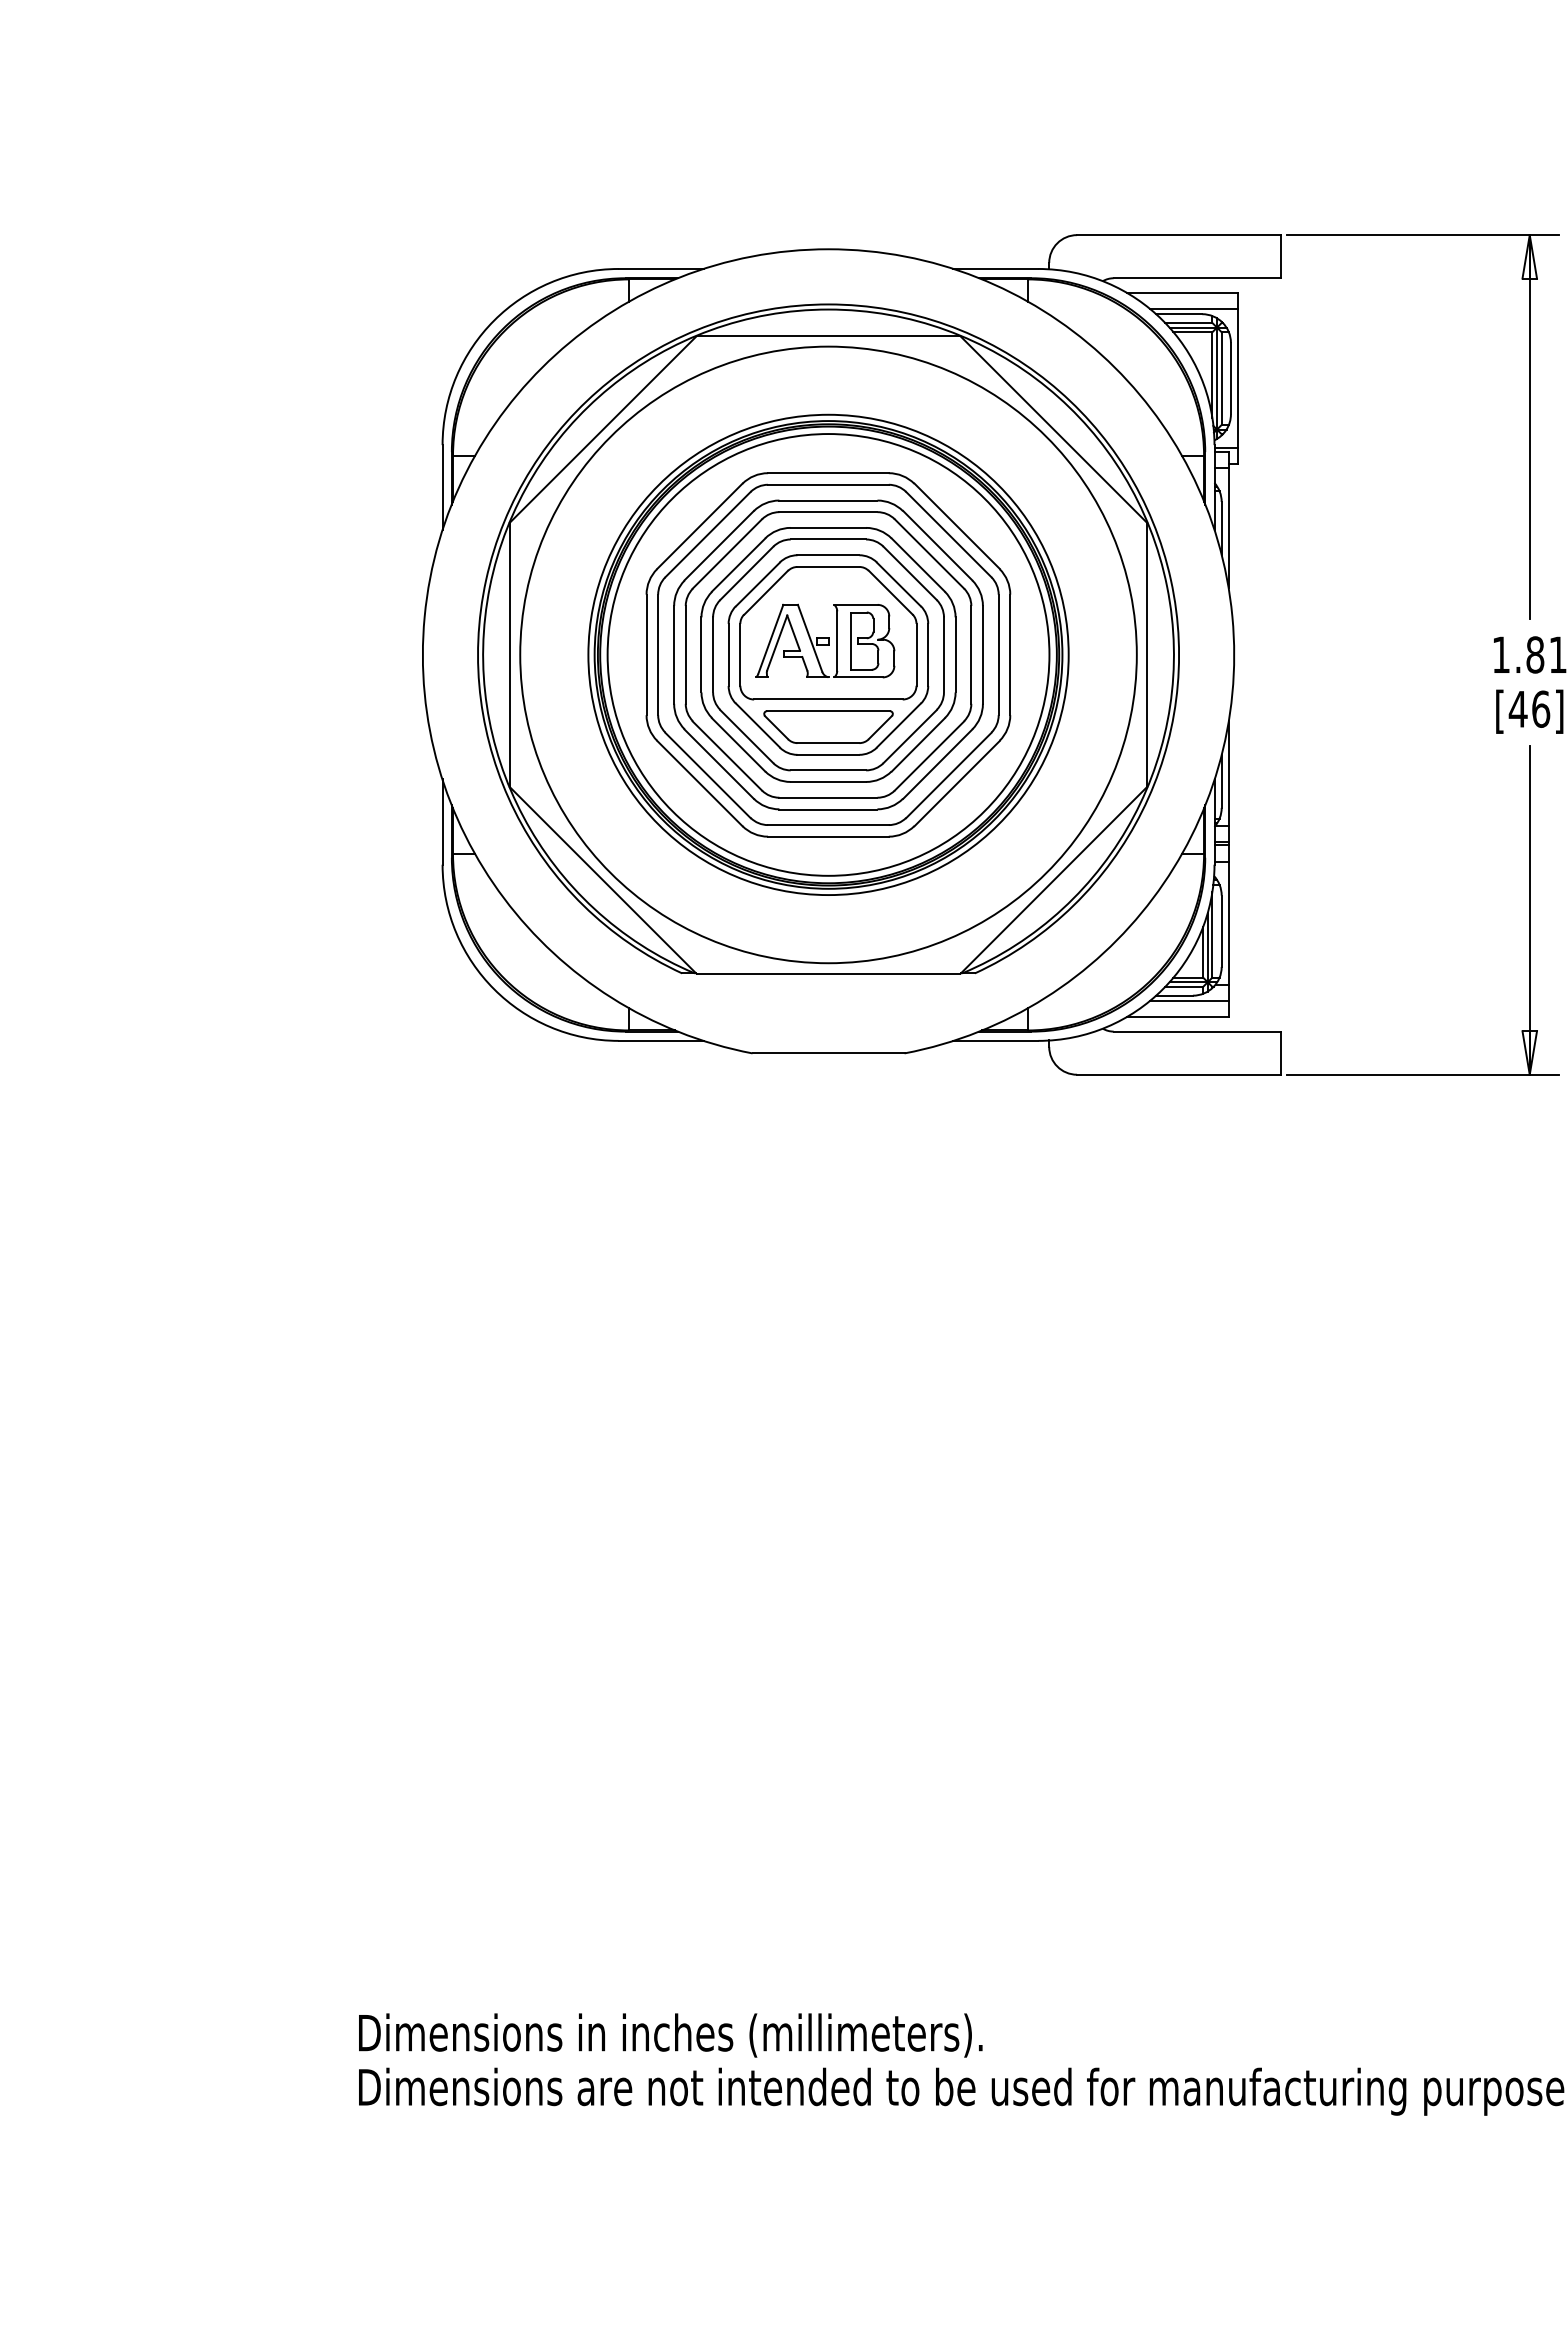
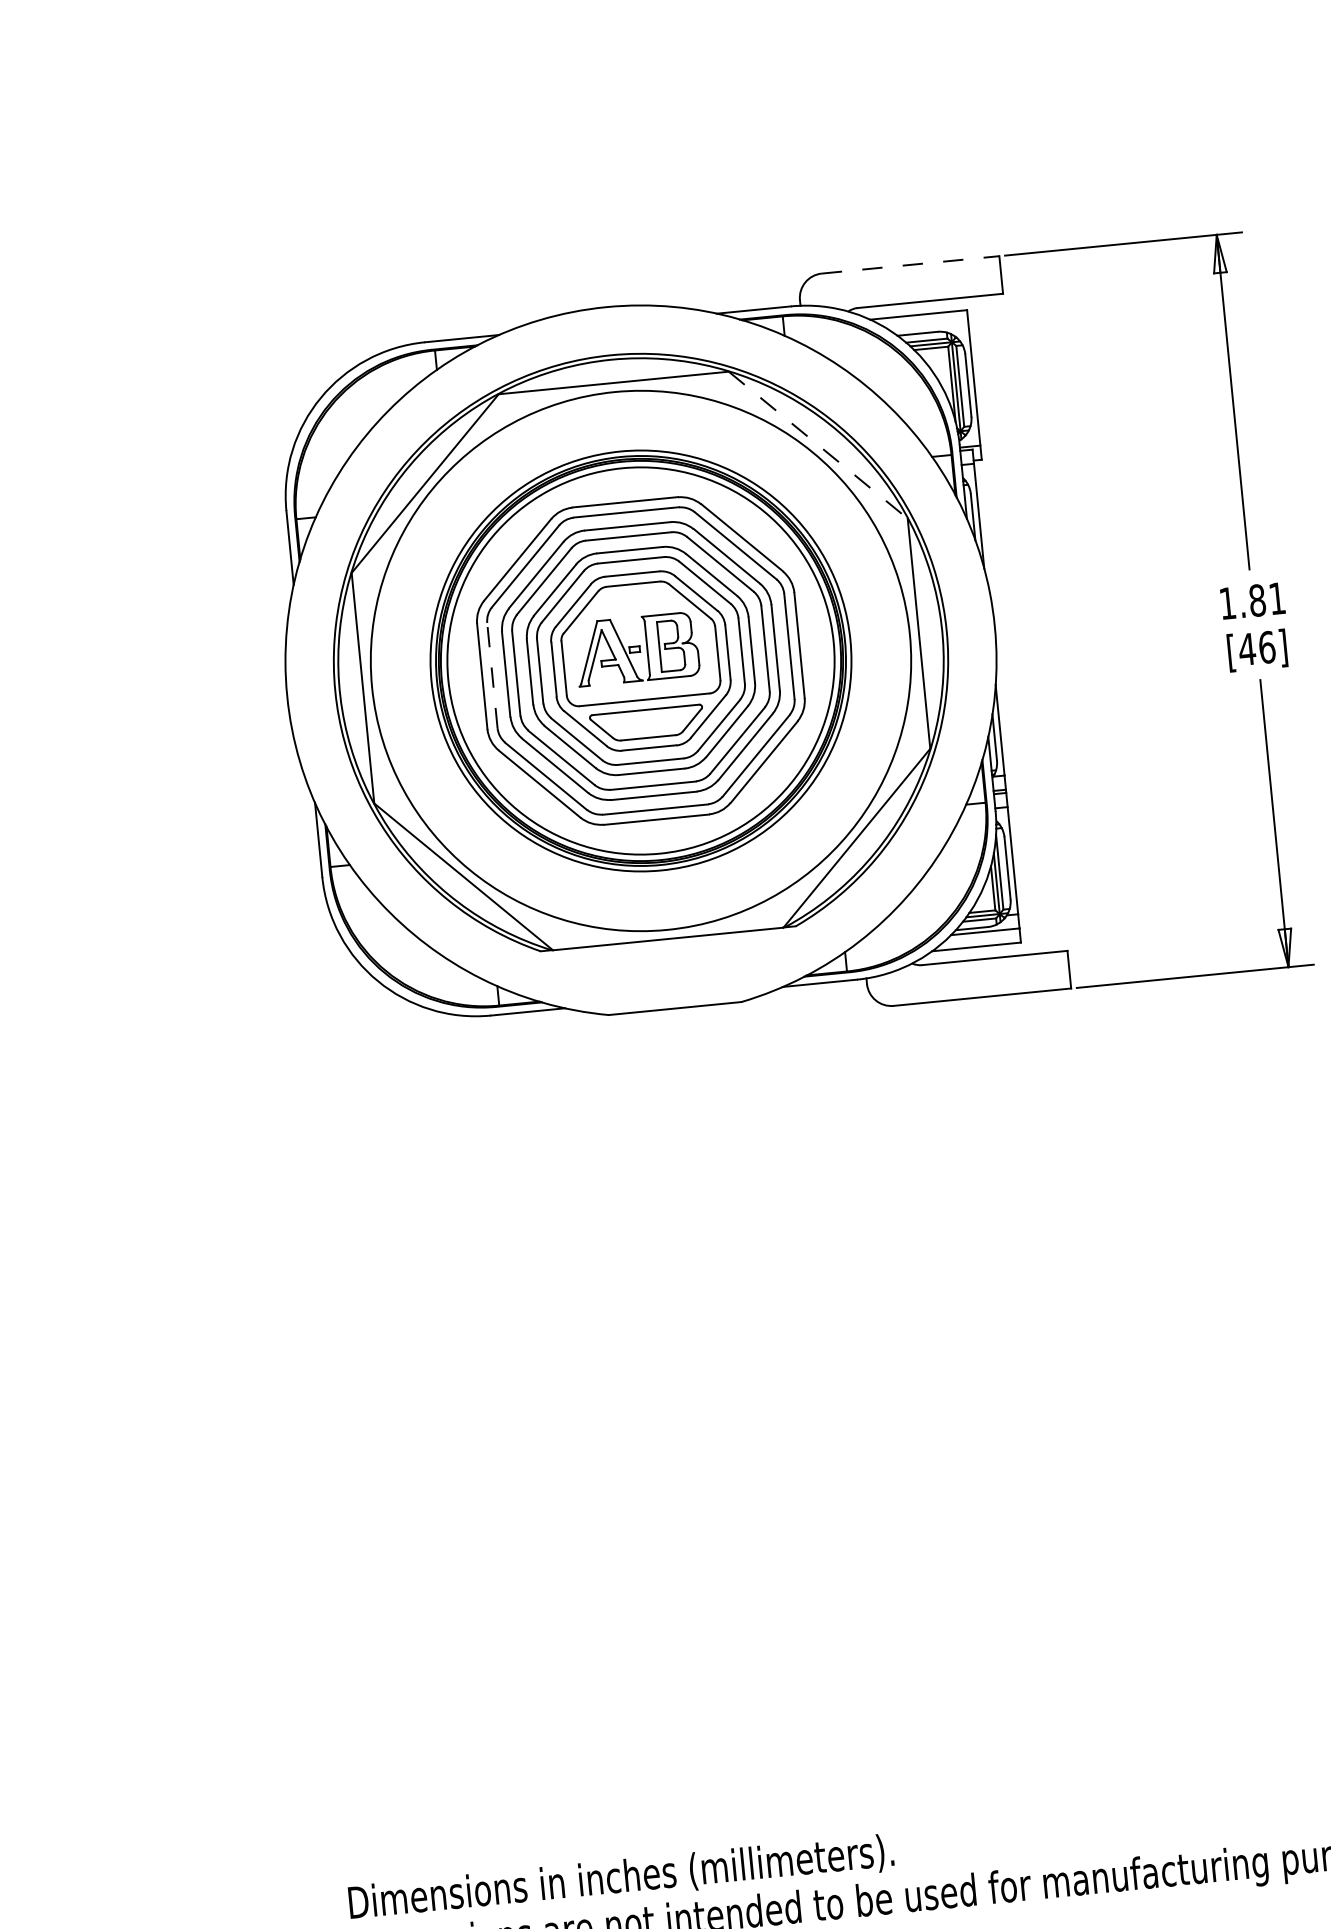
line: (1178, 235) -> (910, 265), solid -> dashed
line: (1193, 309) -> (929, 328), removed
line: (1053, 429) -> (817, 445), solid -> dashed
line: (658, 654) -> (492, 675), solid -> dashed

